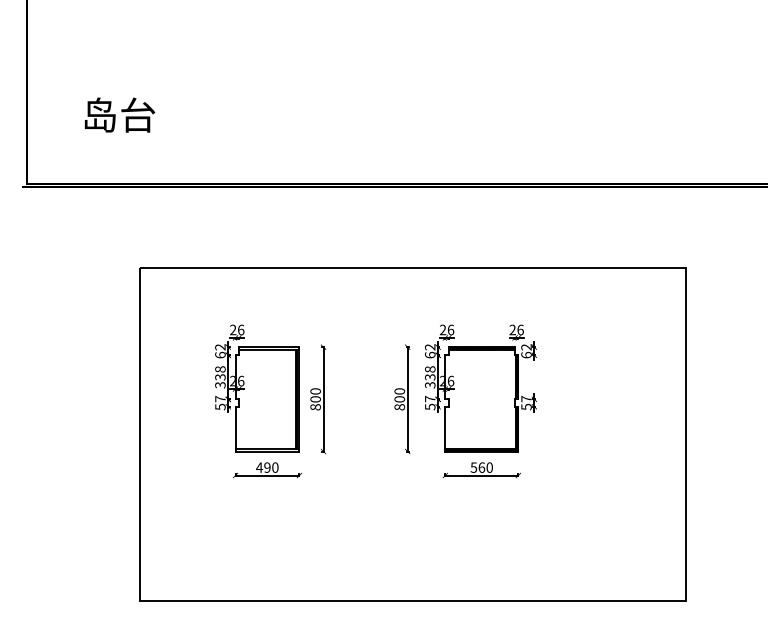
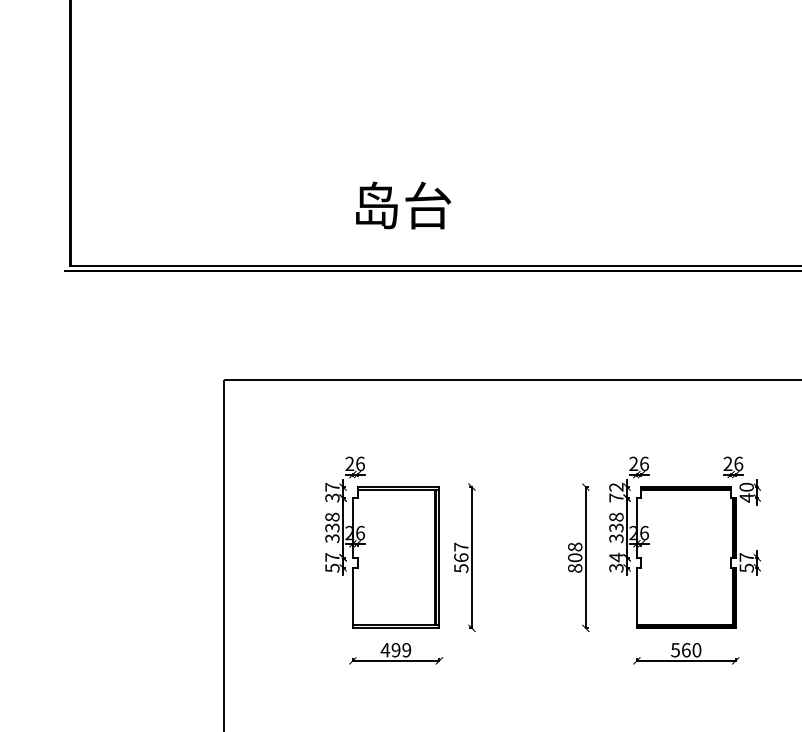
text: (120, 114) -> (404, 204), moved
text: (220, 351) -> (332, 492), 62 -> 37
text: (526, 351) -> (746, 492), 62 -> 40
text: (429, 354) -> (615, 497), 62 -> 72
text: (399, 391) -> (574, 547), 800 -> 808
text: (315, 399) -> (461, 557), 800 -> 567
text: (429, 402) -> (615, 562), 57 -> 34
text: (275, 467) -> (406, 649), 490 -> 499

